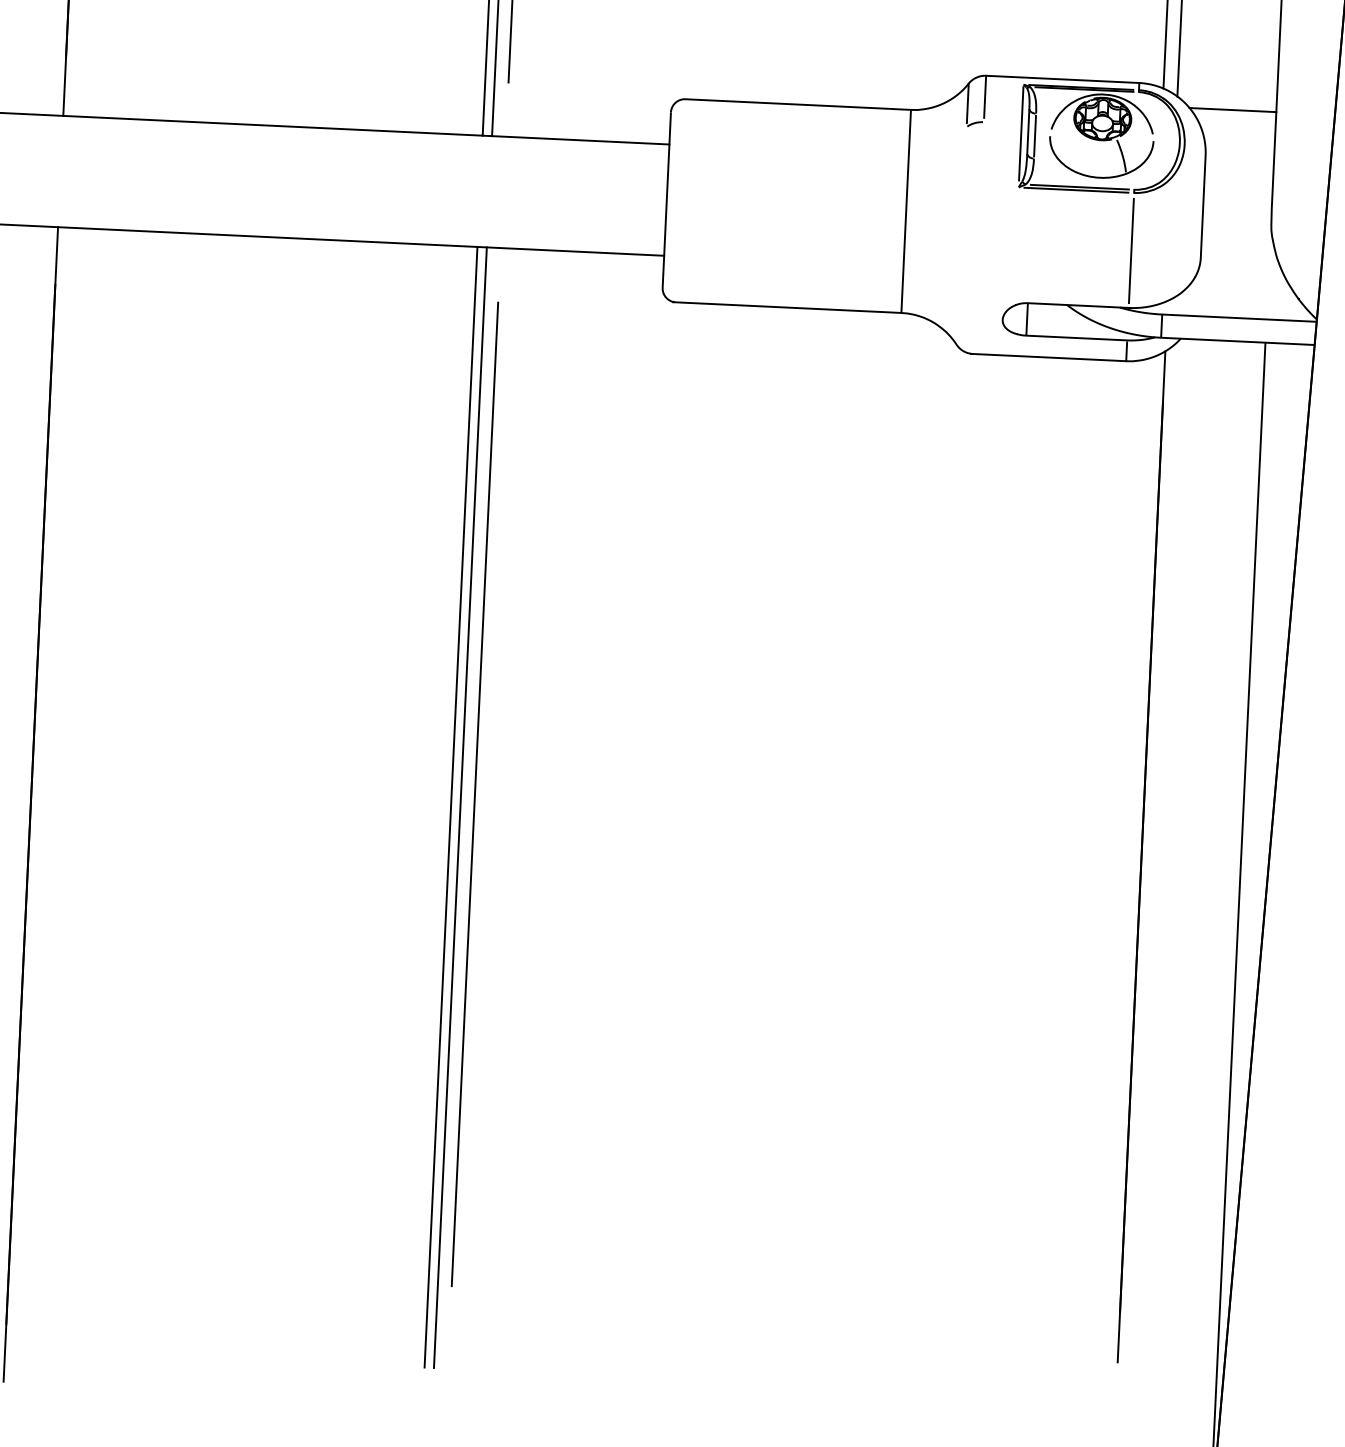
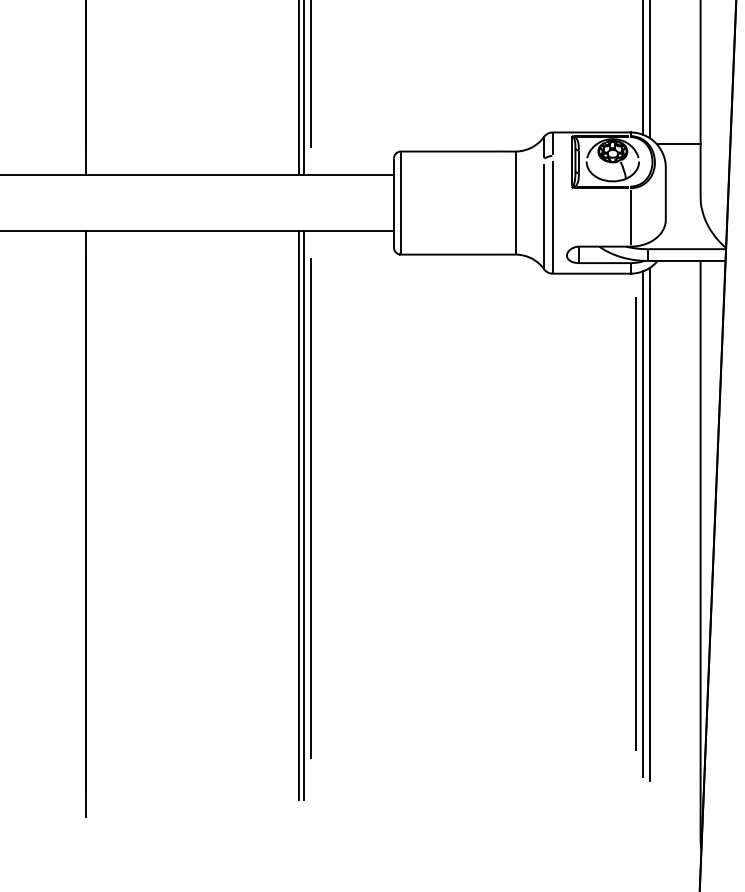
line: (681, 199) -> (401, 202), added
line: (962, 240) -> (544, 216), added
line: (977, 243) -> (552, 217), added
line: (1112, 855) -> (635, 524), added
line: (1126, 856) -> (642, 524), added

